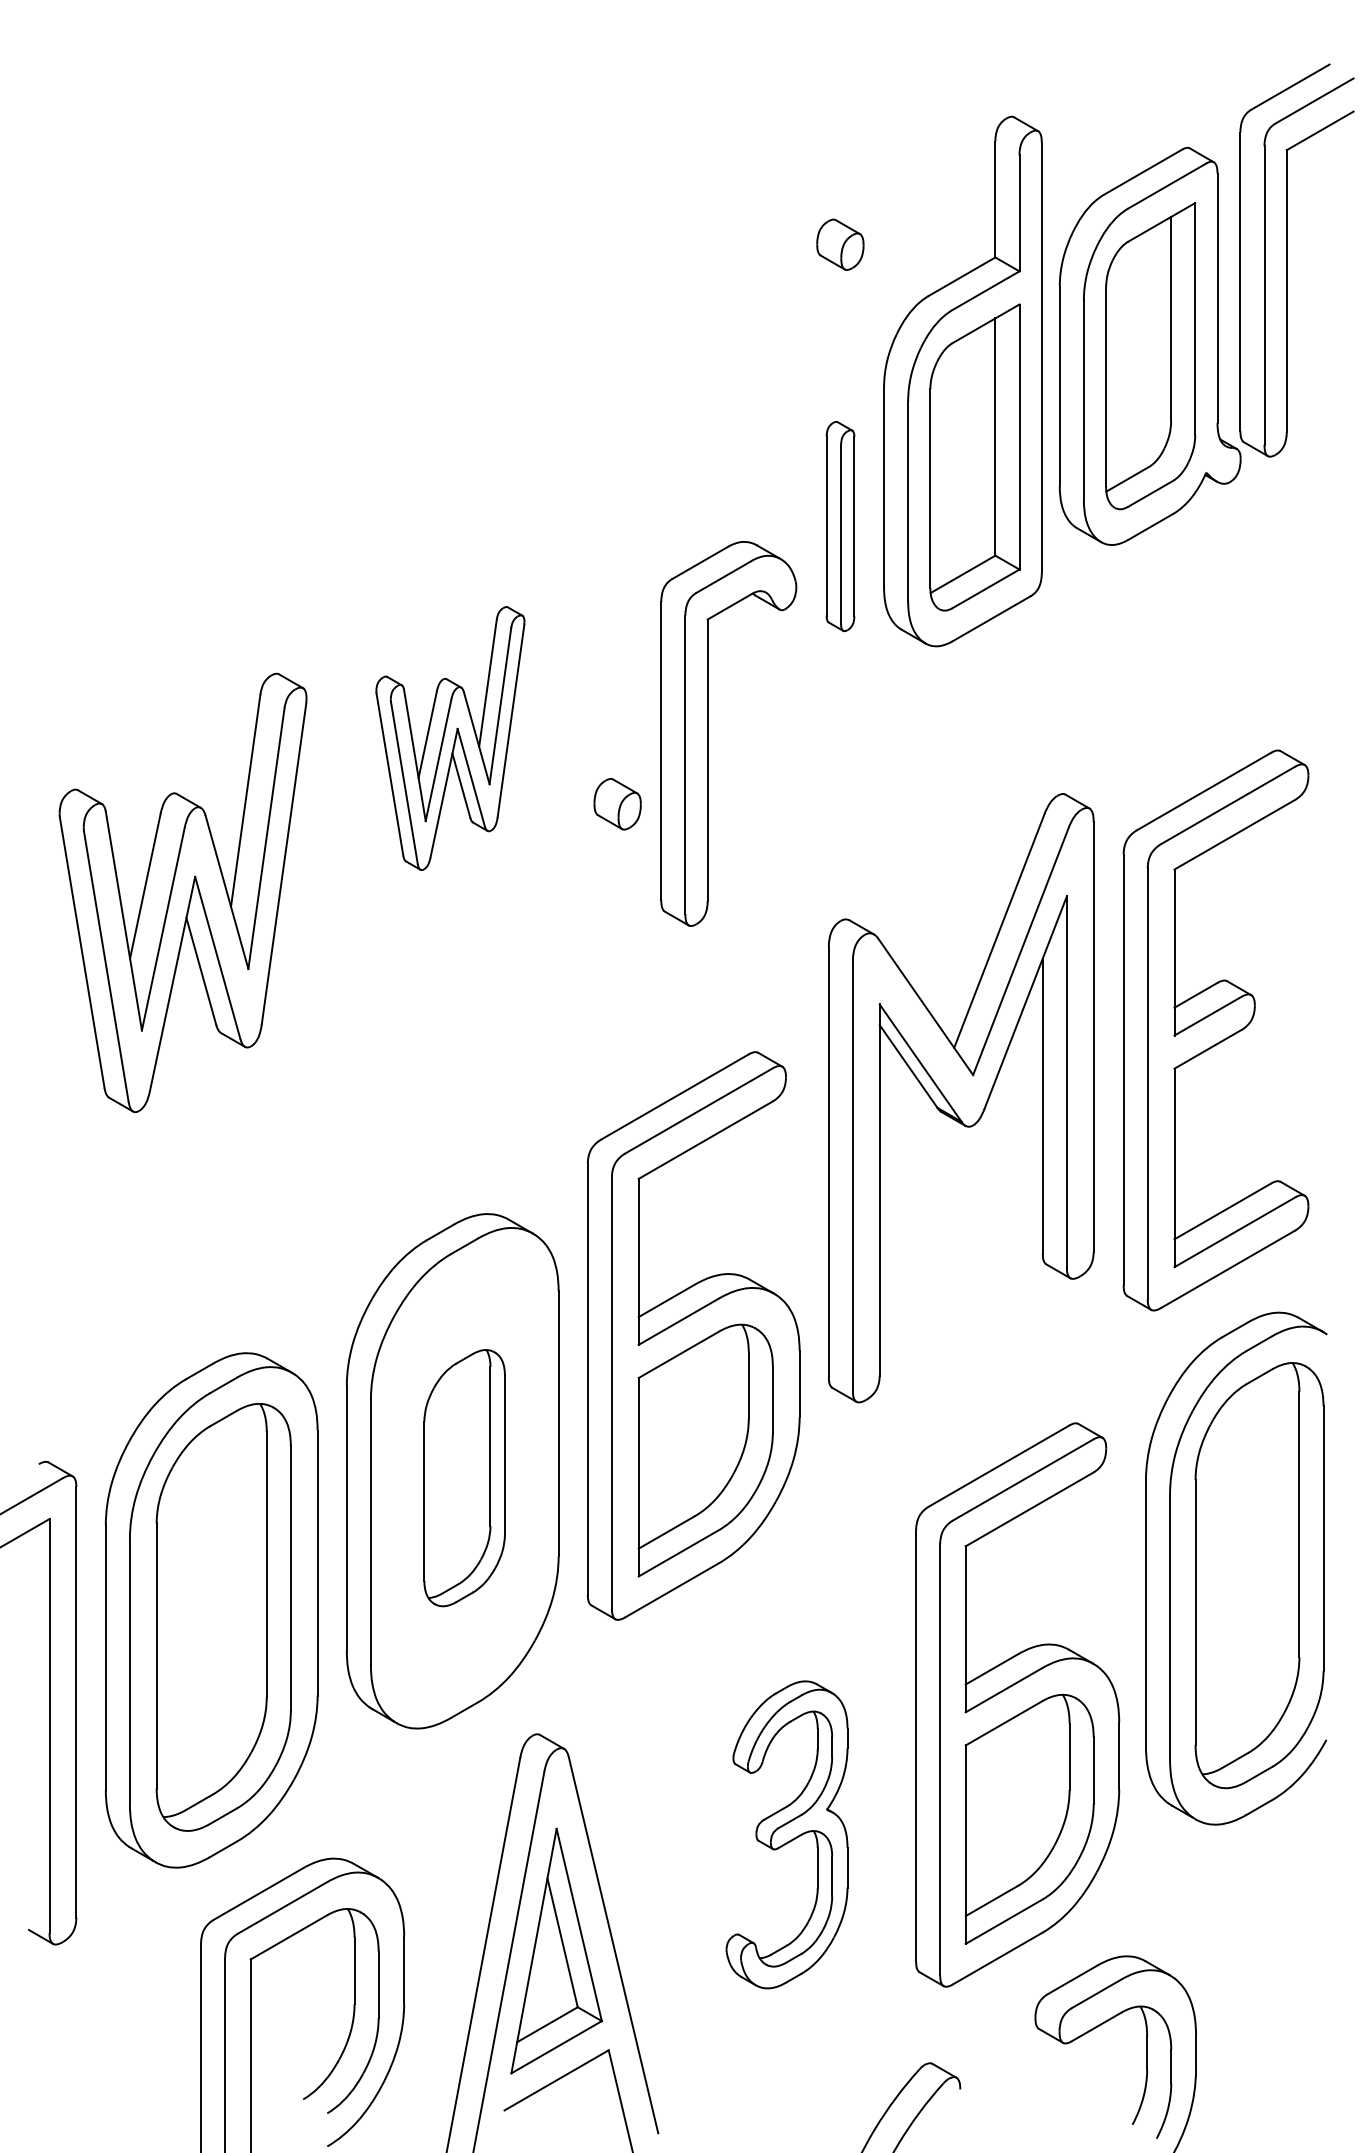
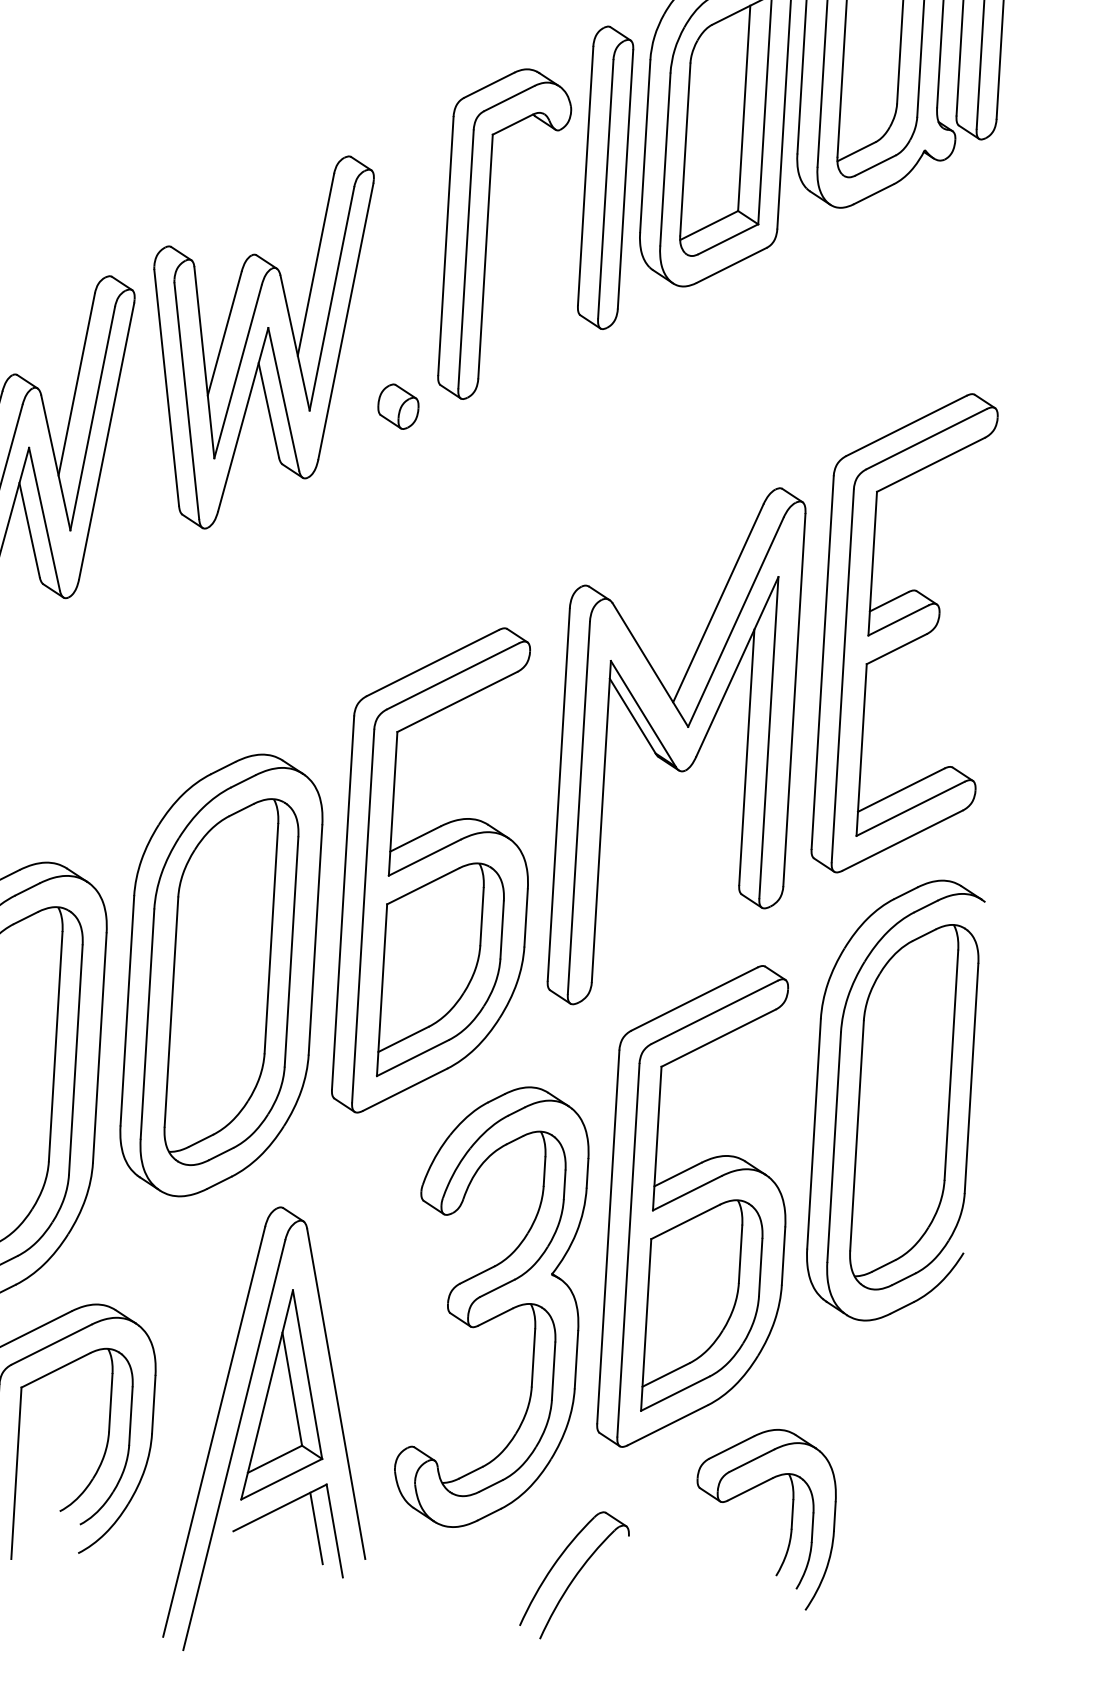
part: (840, 526) -> (605, 177), size x1.67
part: (708, 733) -> (487, 233), moved
part: (450, 738) -> (257, 341), size x1.67
part: (961, 1098) -> (676, 746), moved
part: (464, 1477) -> (231, 981), size x1.67
part: (786, 1834) -> (491, 1306), size x1.67
line: (599, 2101) -> (316, 1528), added

